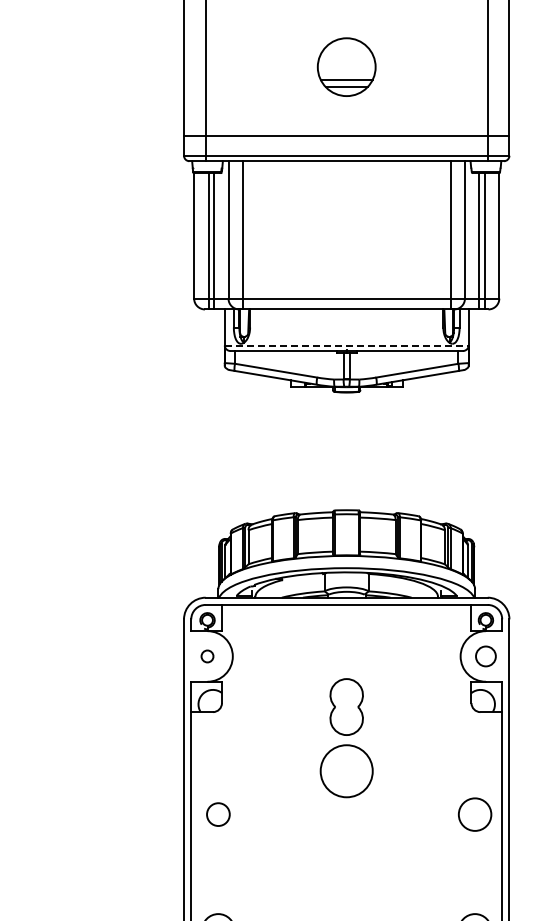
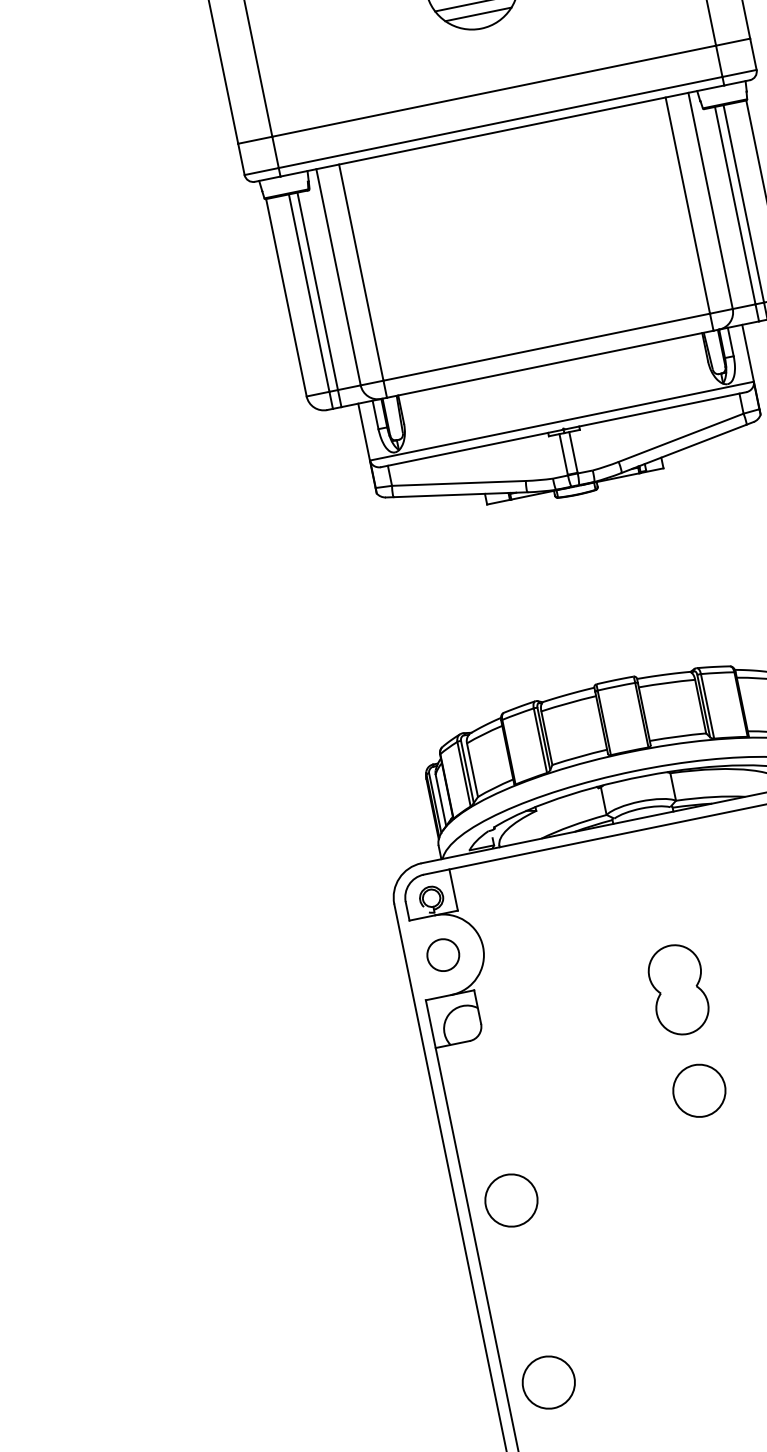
line: (346, 345) -> (561, 421), dashed -> solid
circle: (207, 656) -> (443, 955), size x1.67
circle: (346, 771) -> (699, 1091), size x0.62
circle: (218, 814) -> (511, 1200), size x1.43

